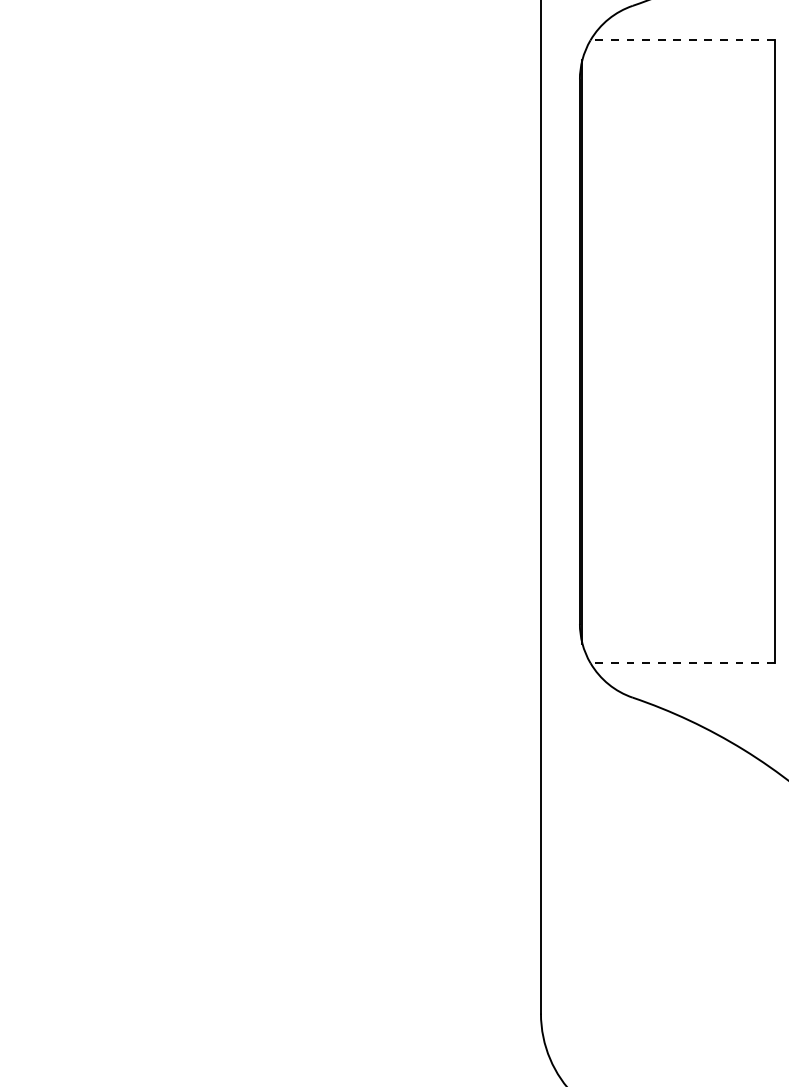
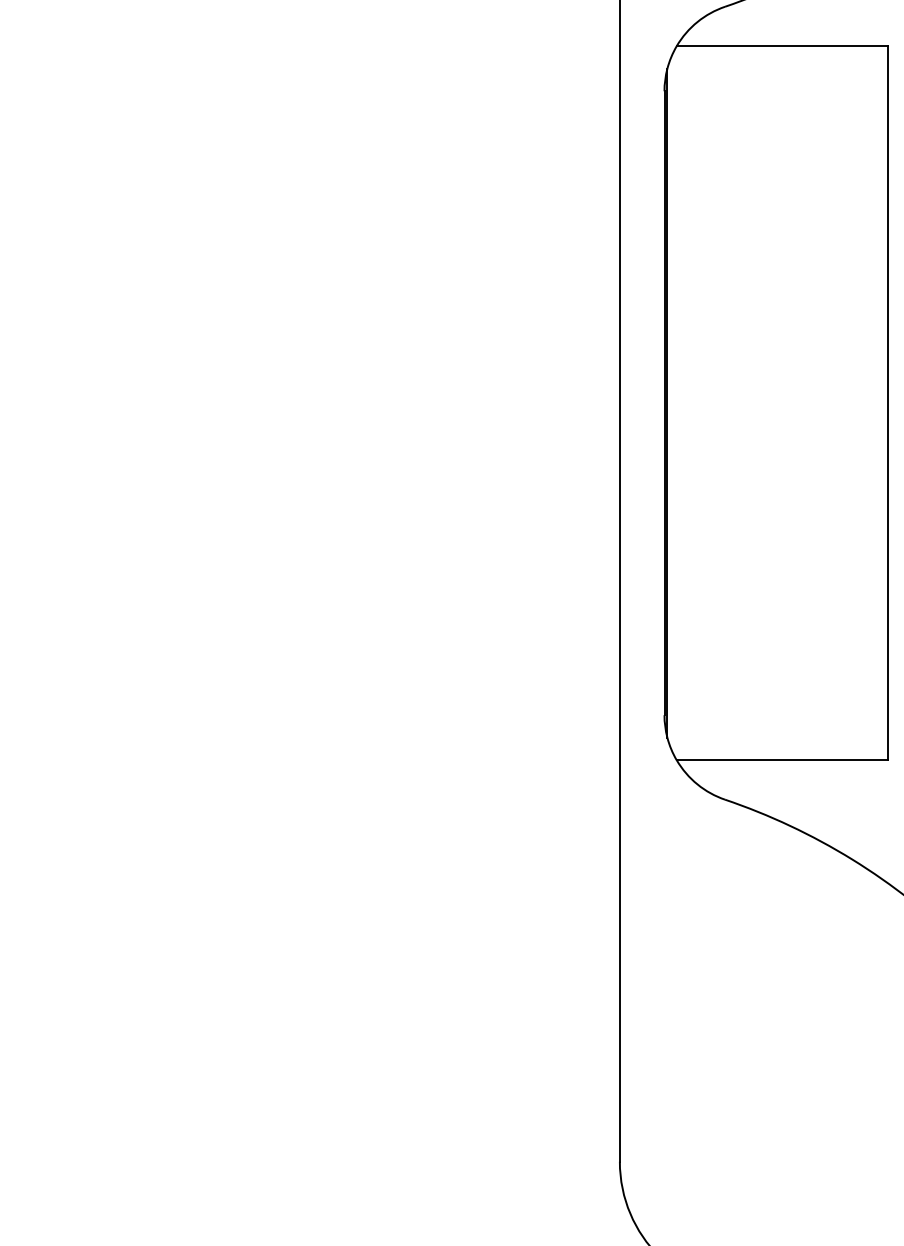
line: (681, 40) -> (781, 46), dashed -> solid
line: (681, 663) -> (781, 760), dashed -> solid

